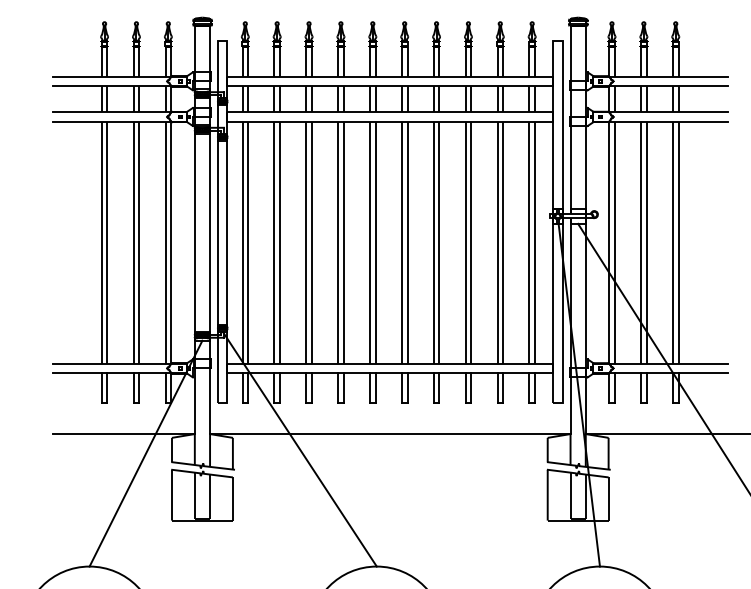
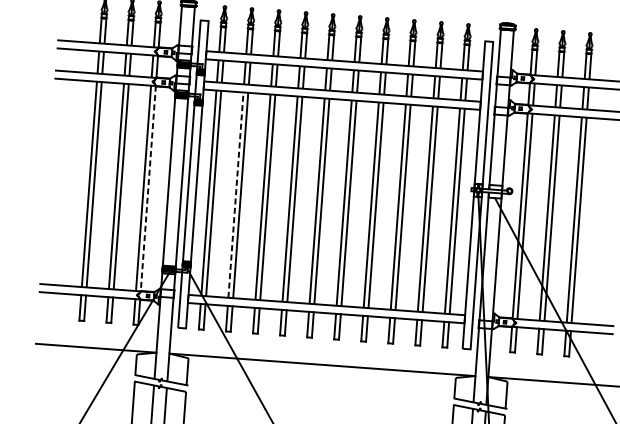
line: (274, 242) -> (236, 194), solid -> dashed
line: (171, 243) -> (148, 189), solid -> dashed

